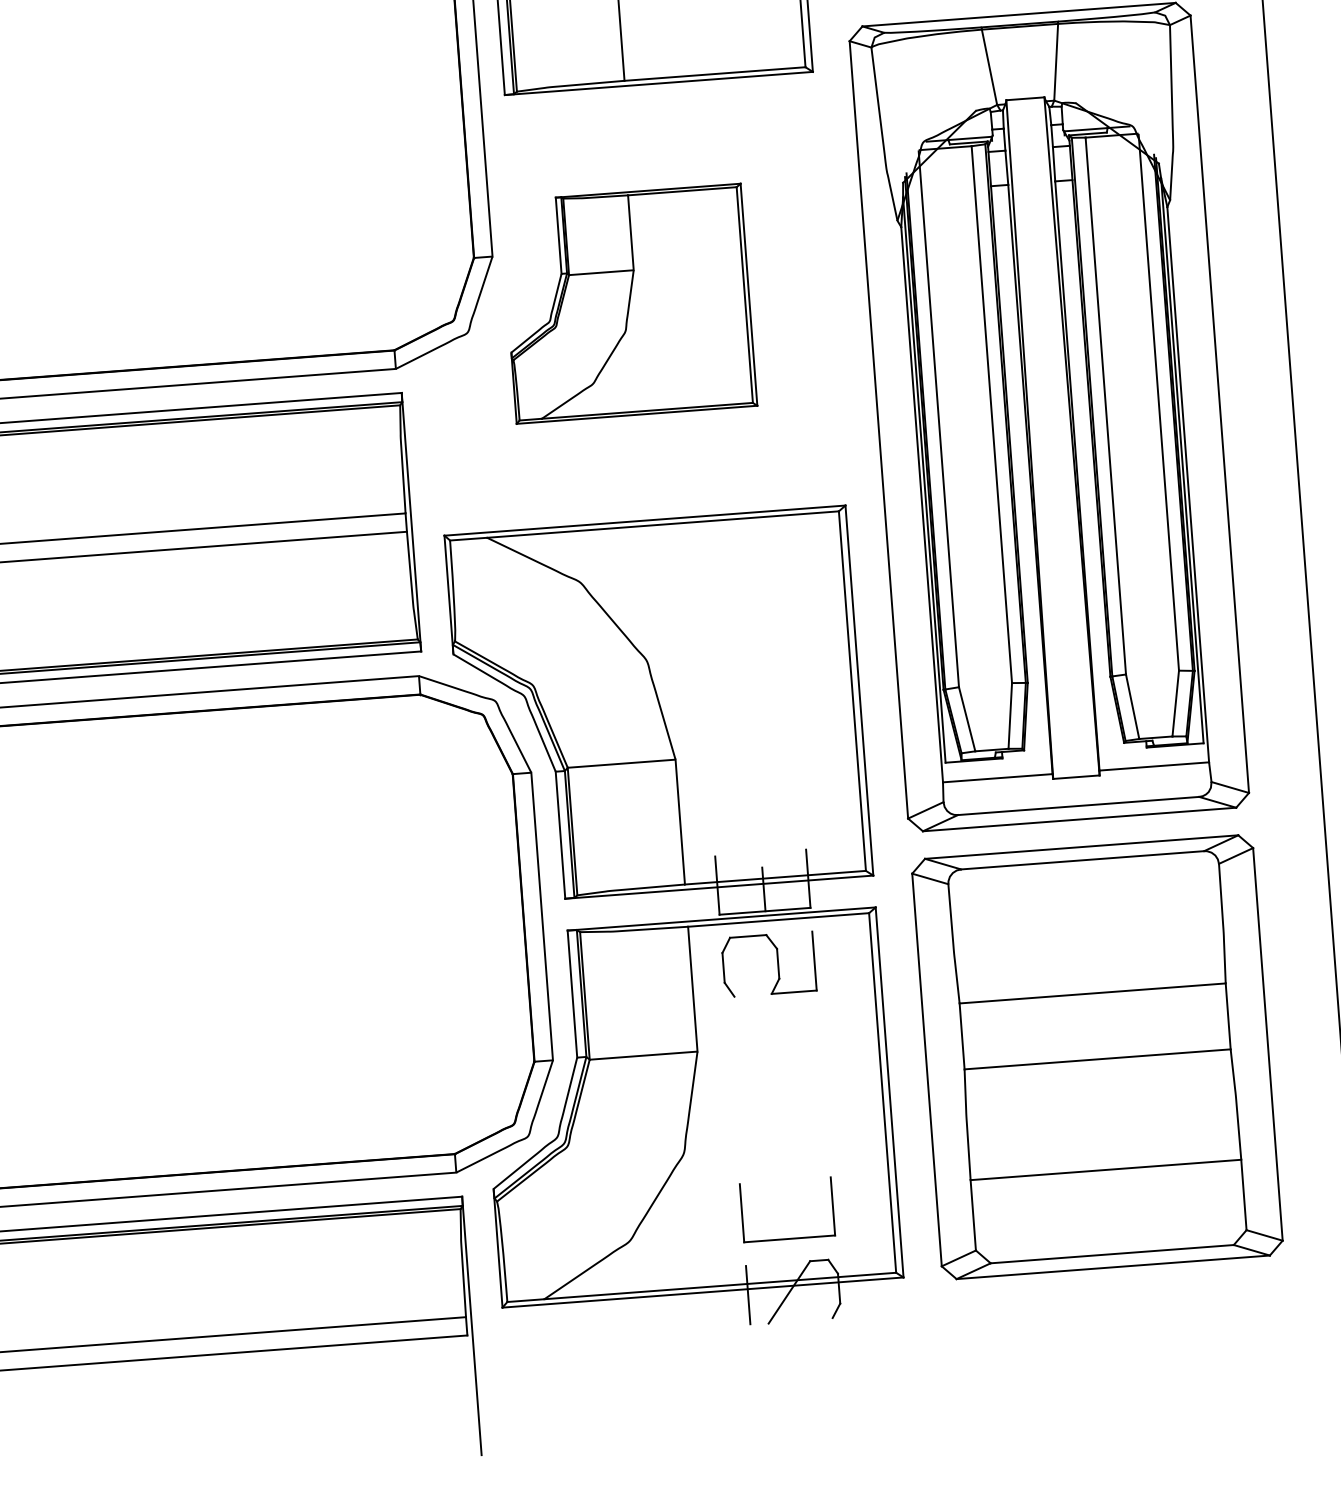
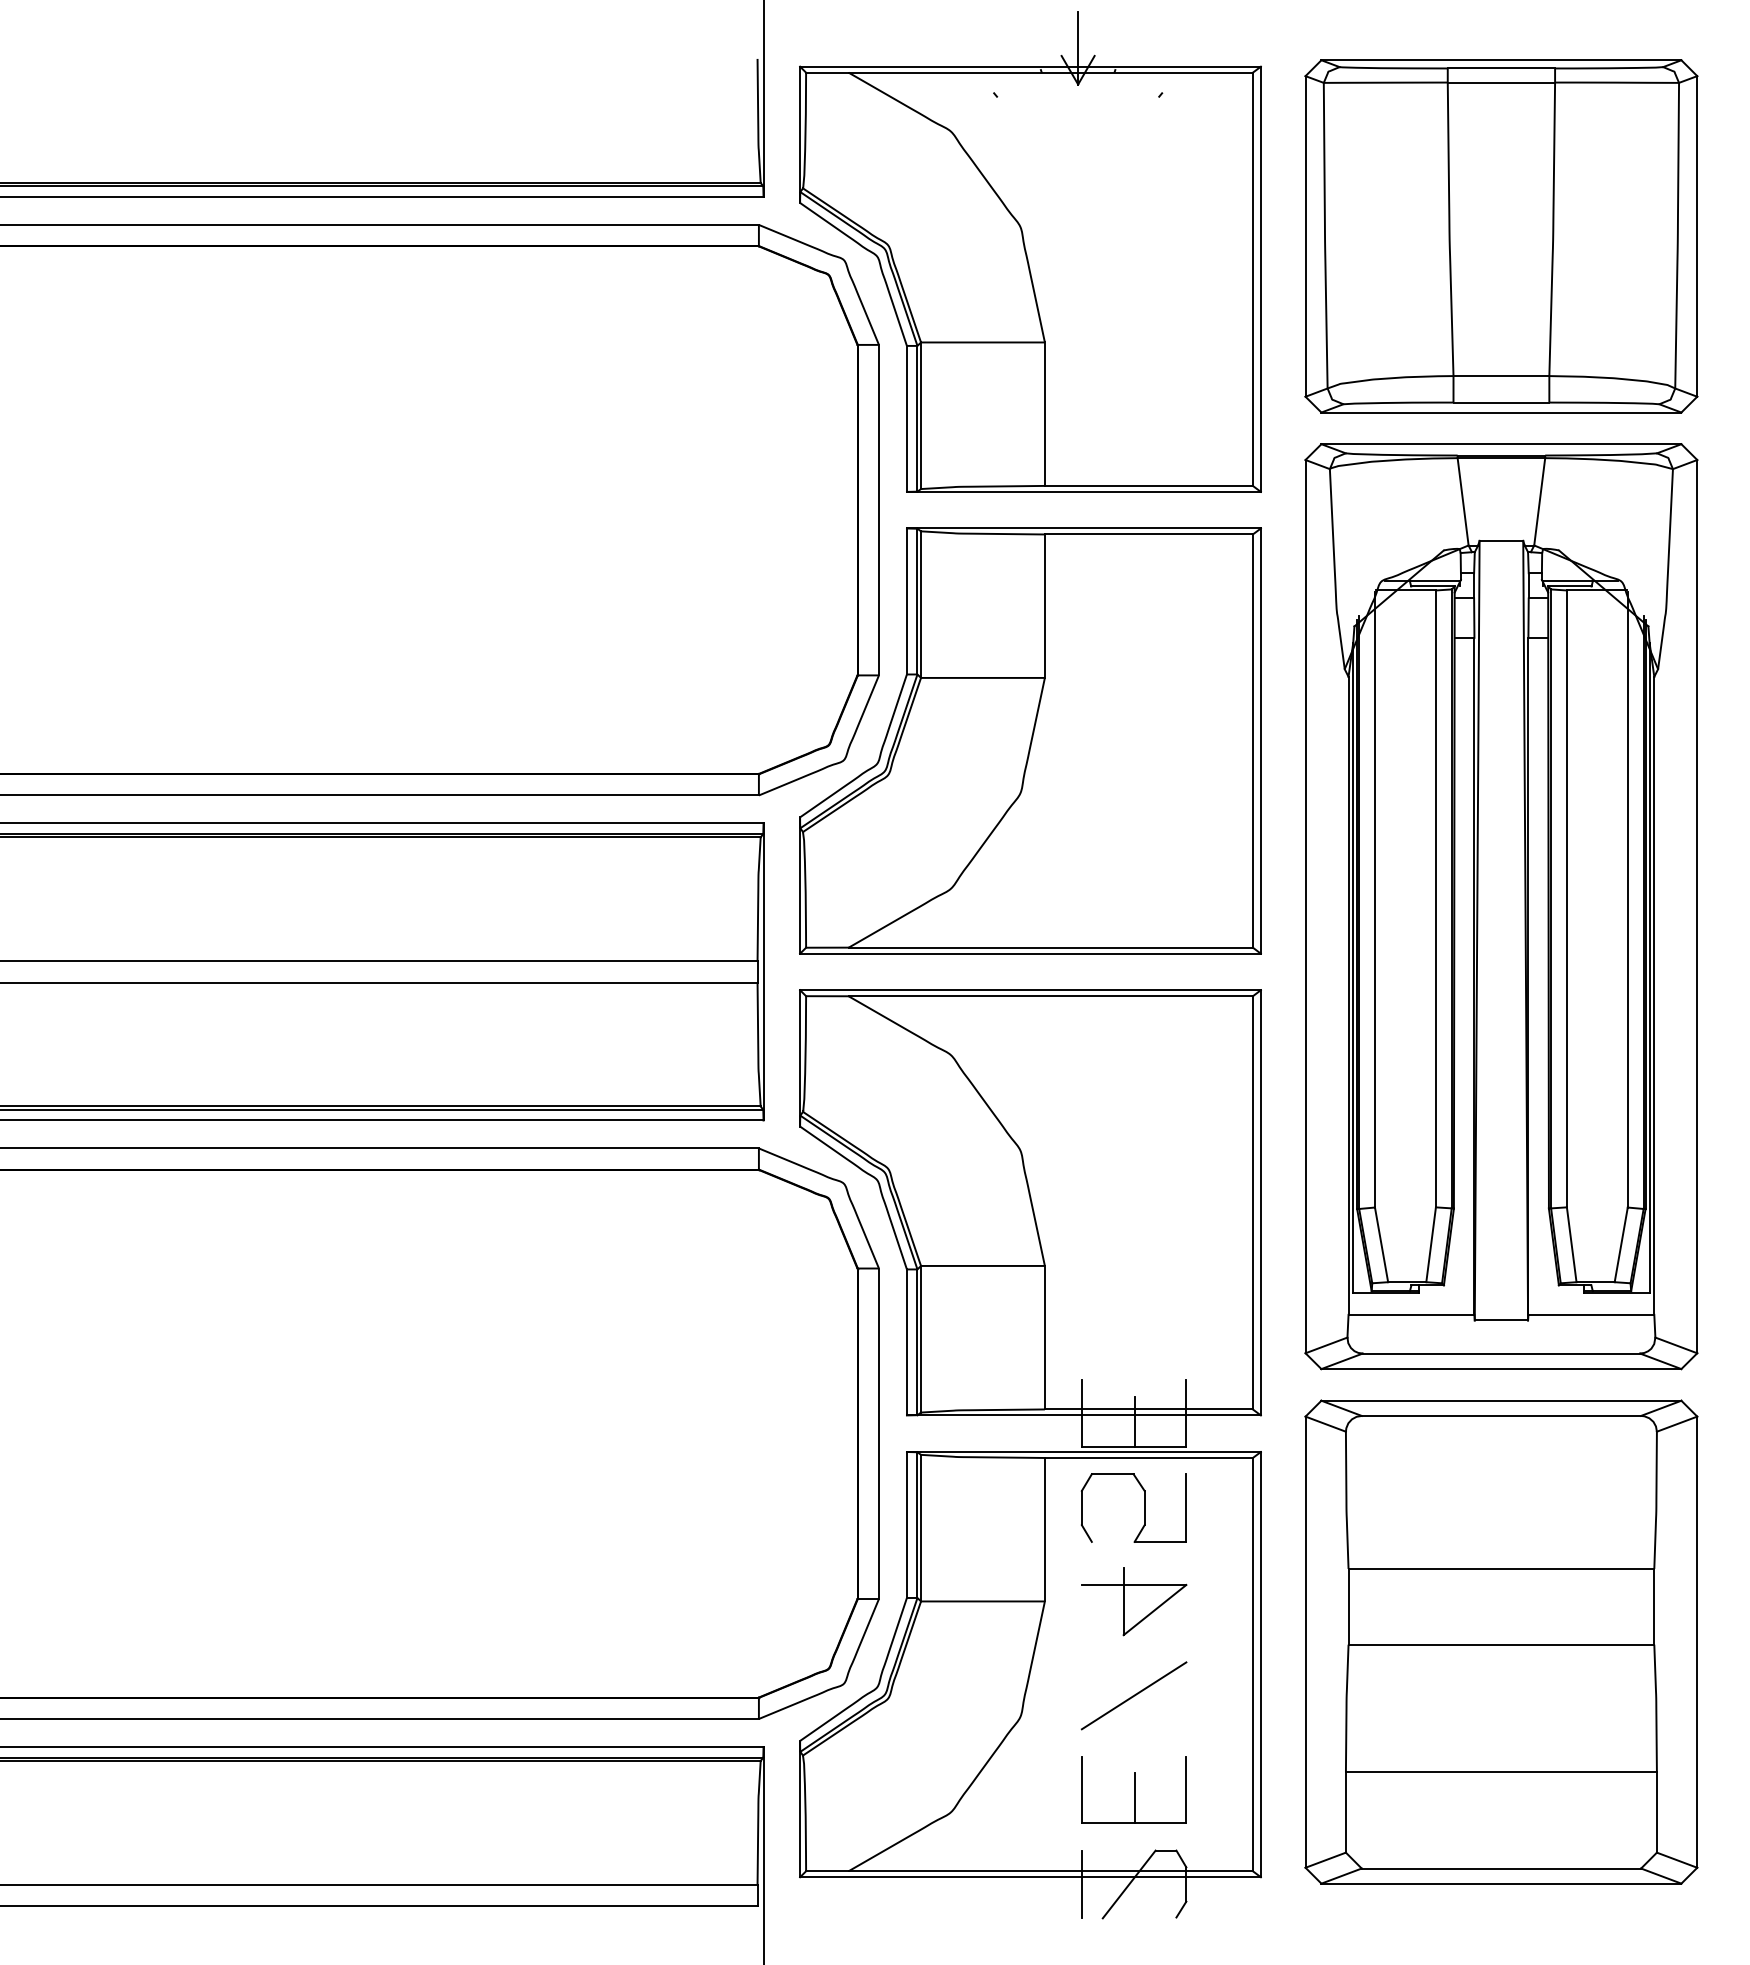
part: (628, 303) -> (1030, 740), size x1.67
part: (775, 1045) -> (1134, 1601), added
line: (780, 1127) -> (1133, 1695), added
line: (788, 1217) -> (1134, 1798), added

